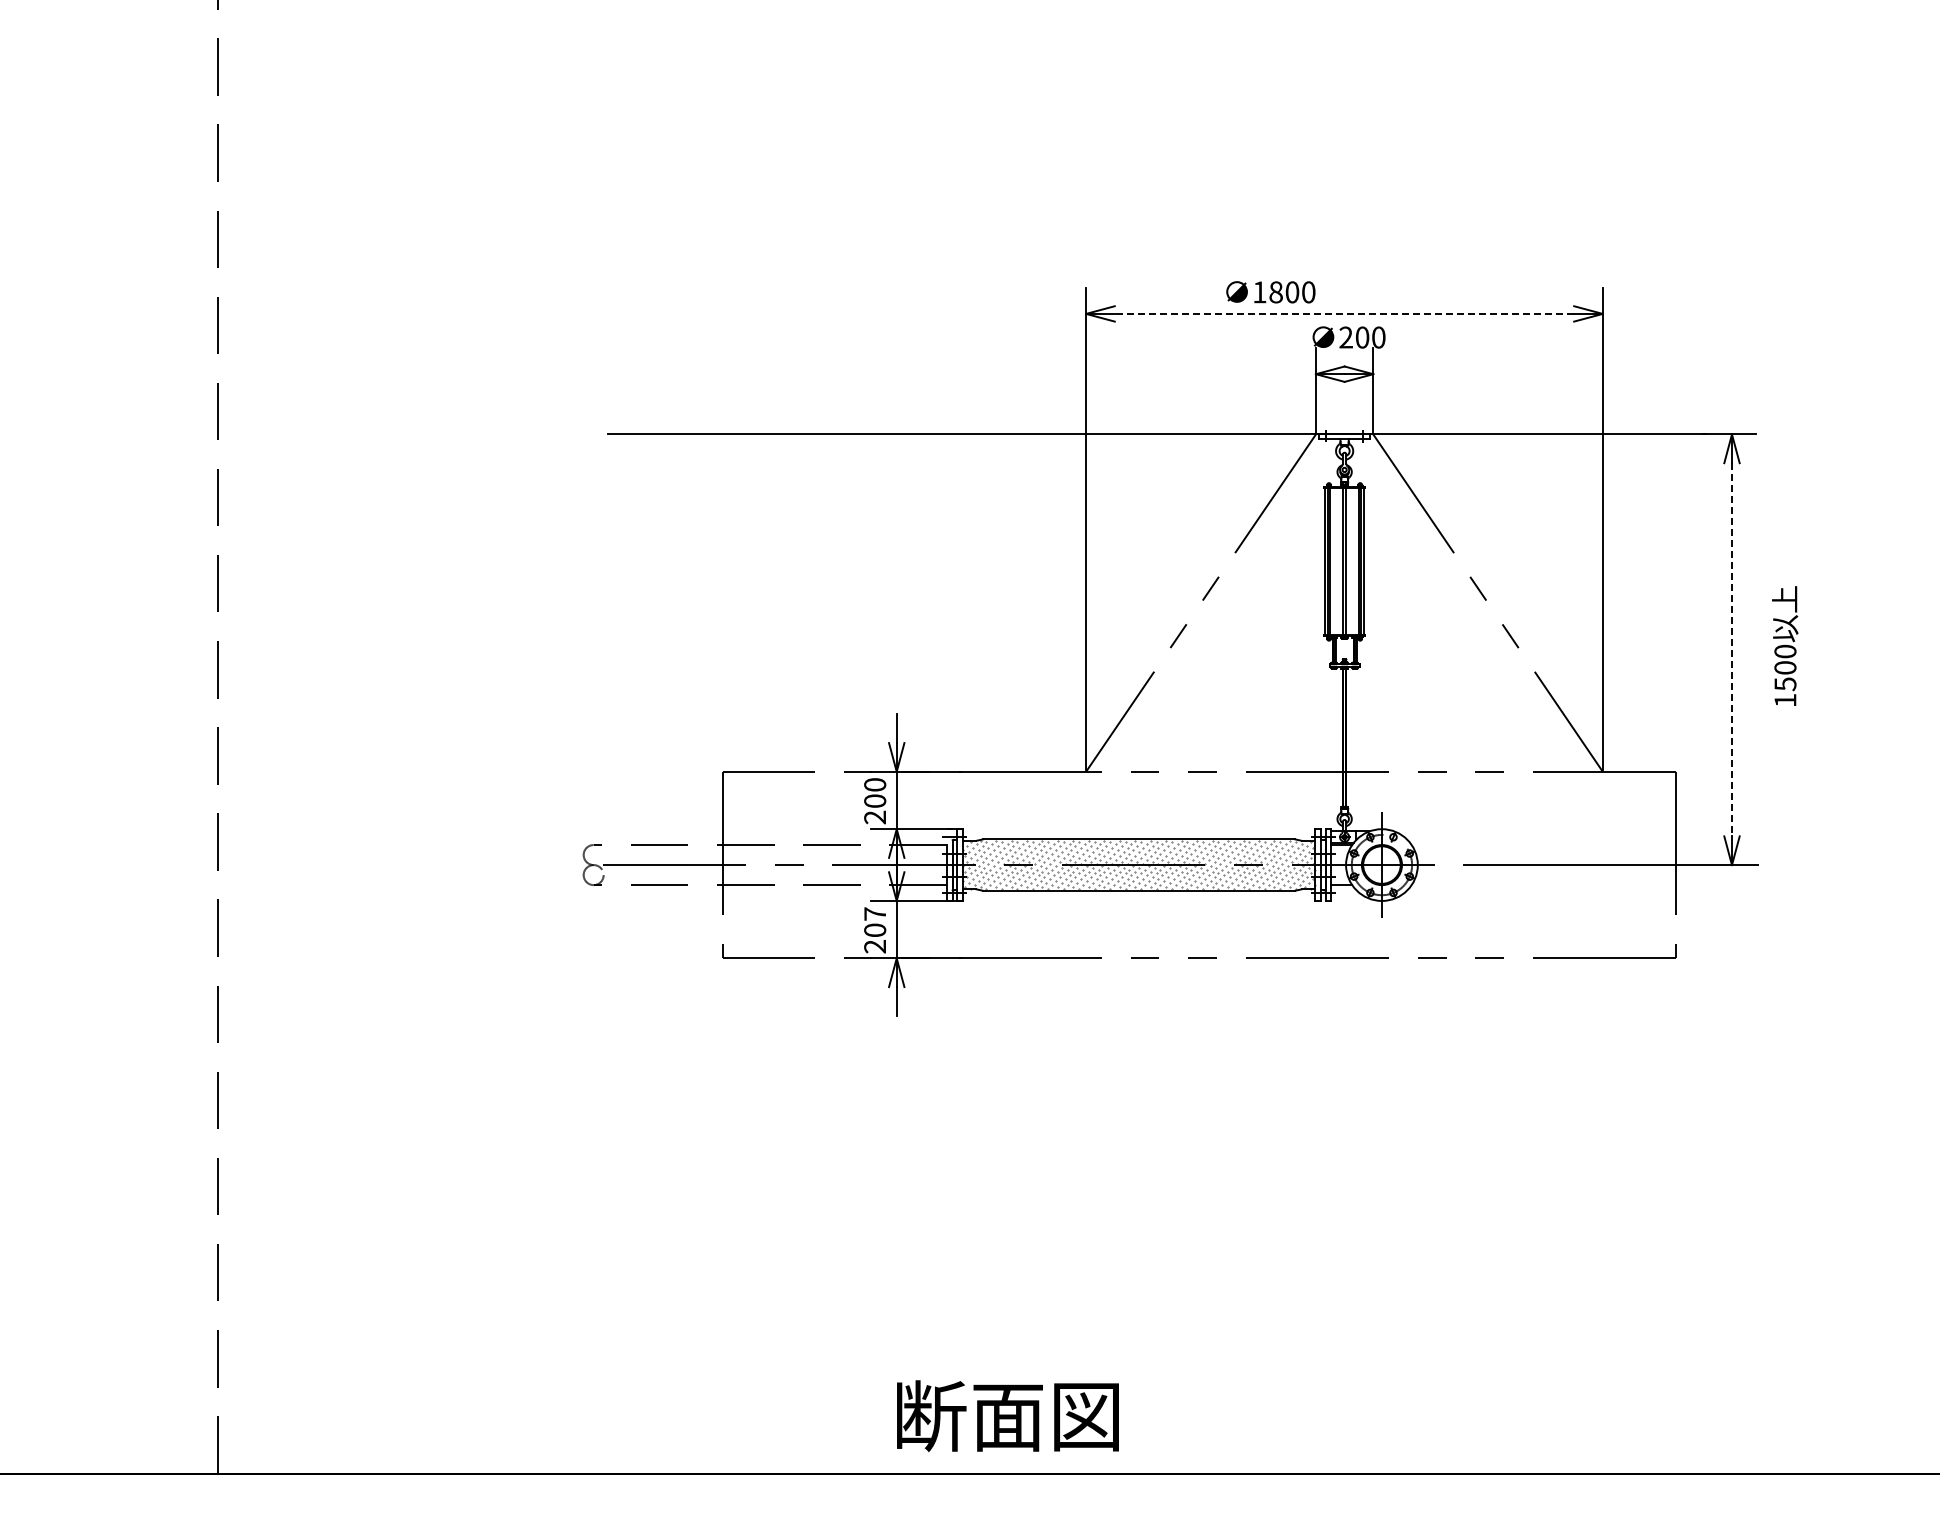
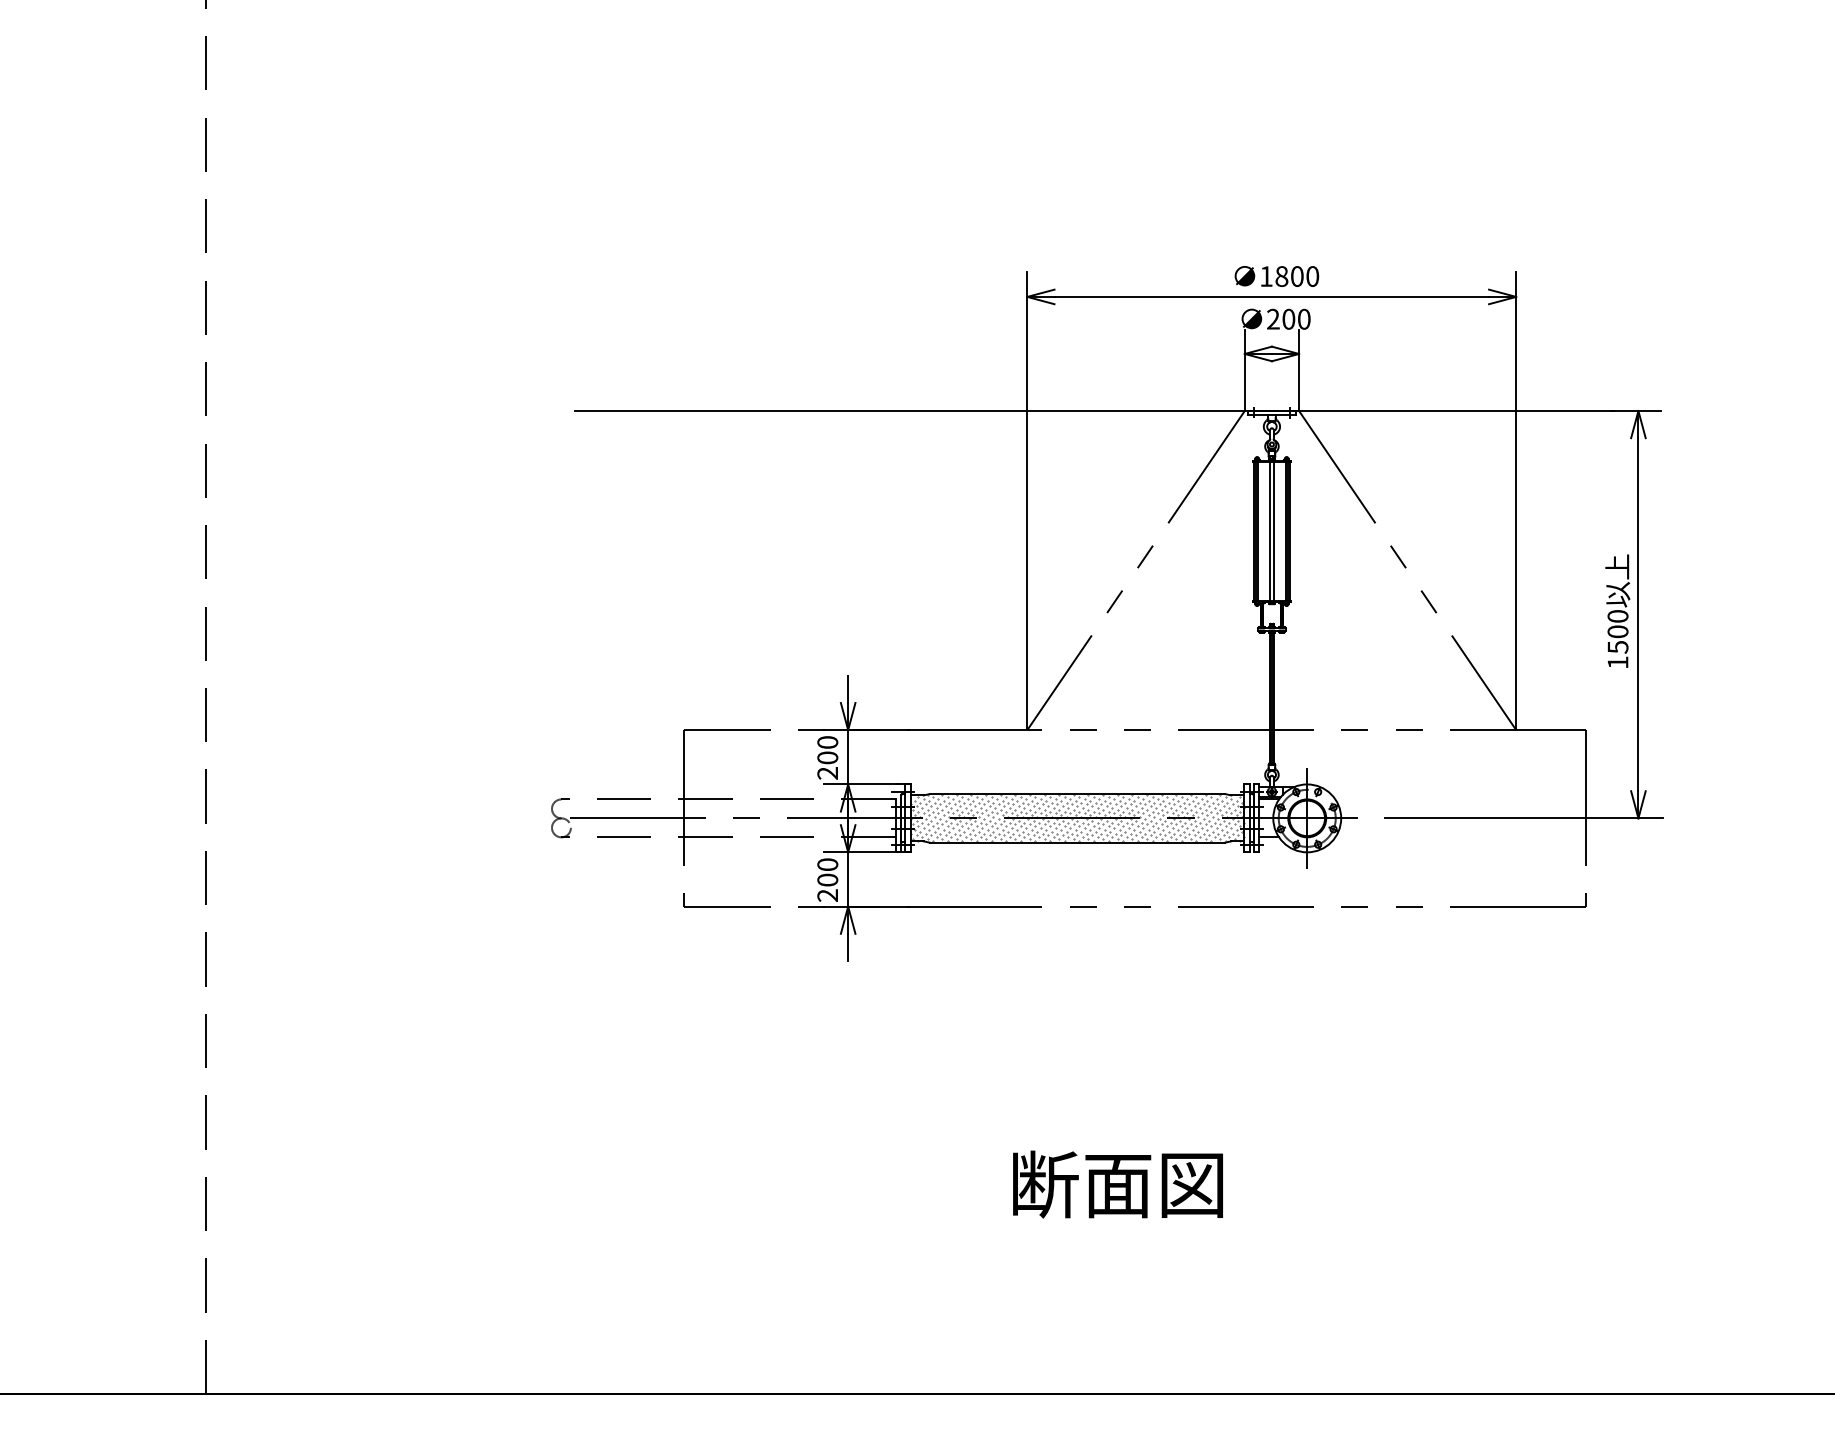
text: (1270, 292) -> (1276, 276), moved
line: (1344, 313) -> (1271, 296), dashed -> solid
text: (1785, 645) -> (1618, 610), moved
line: (1732, 649) -> (1638, 614), dashed -> solid
text: (875, 913) -> (828, 864), 207 -> 200
text: (1007, 1416) -> (1117, 1184), moved

